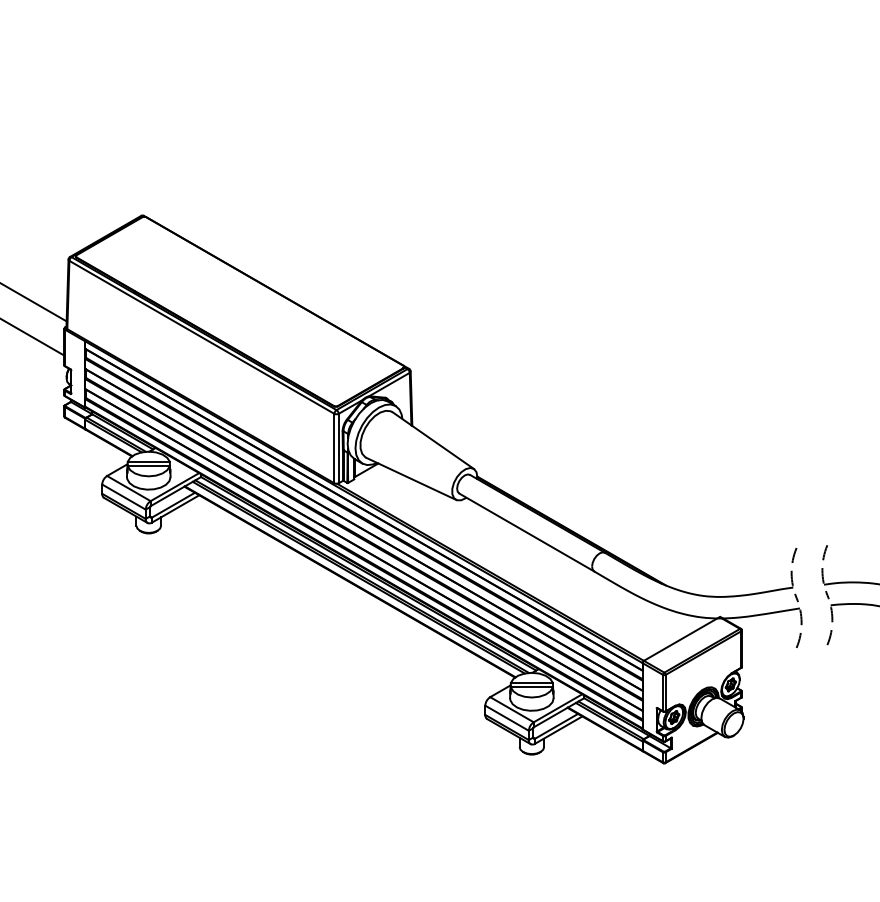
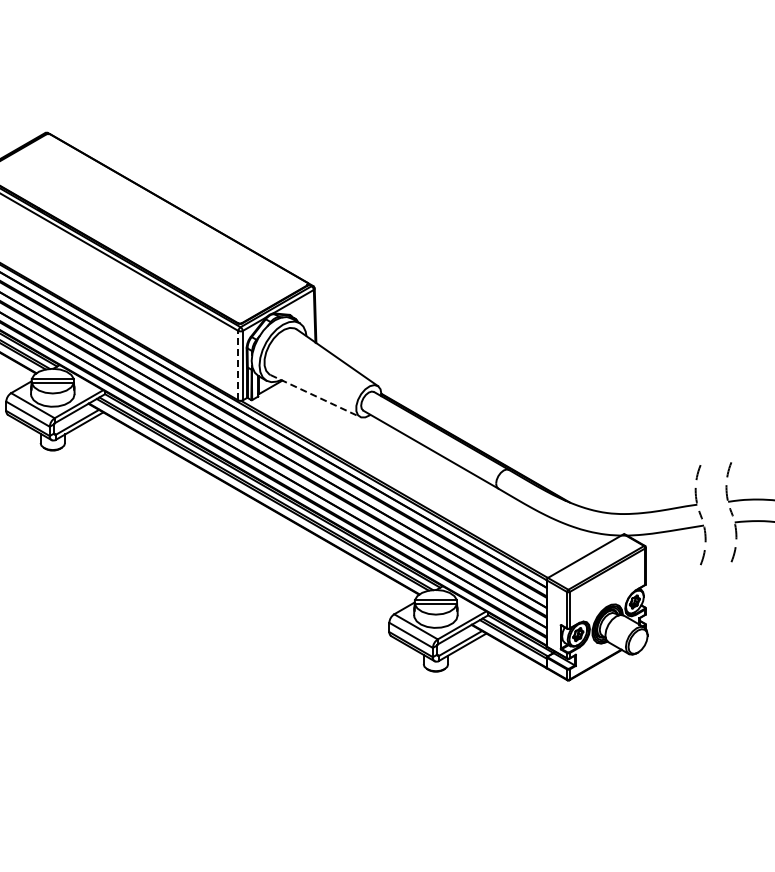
line: (334, 448) -> (238, 365), solid -> dashed
line: (411, 478) -> (315, 395), solid -> dashed

